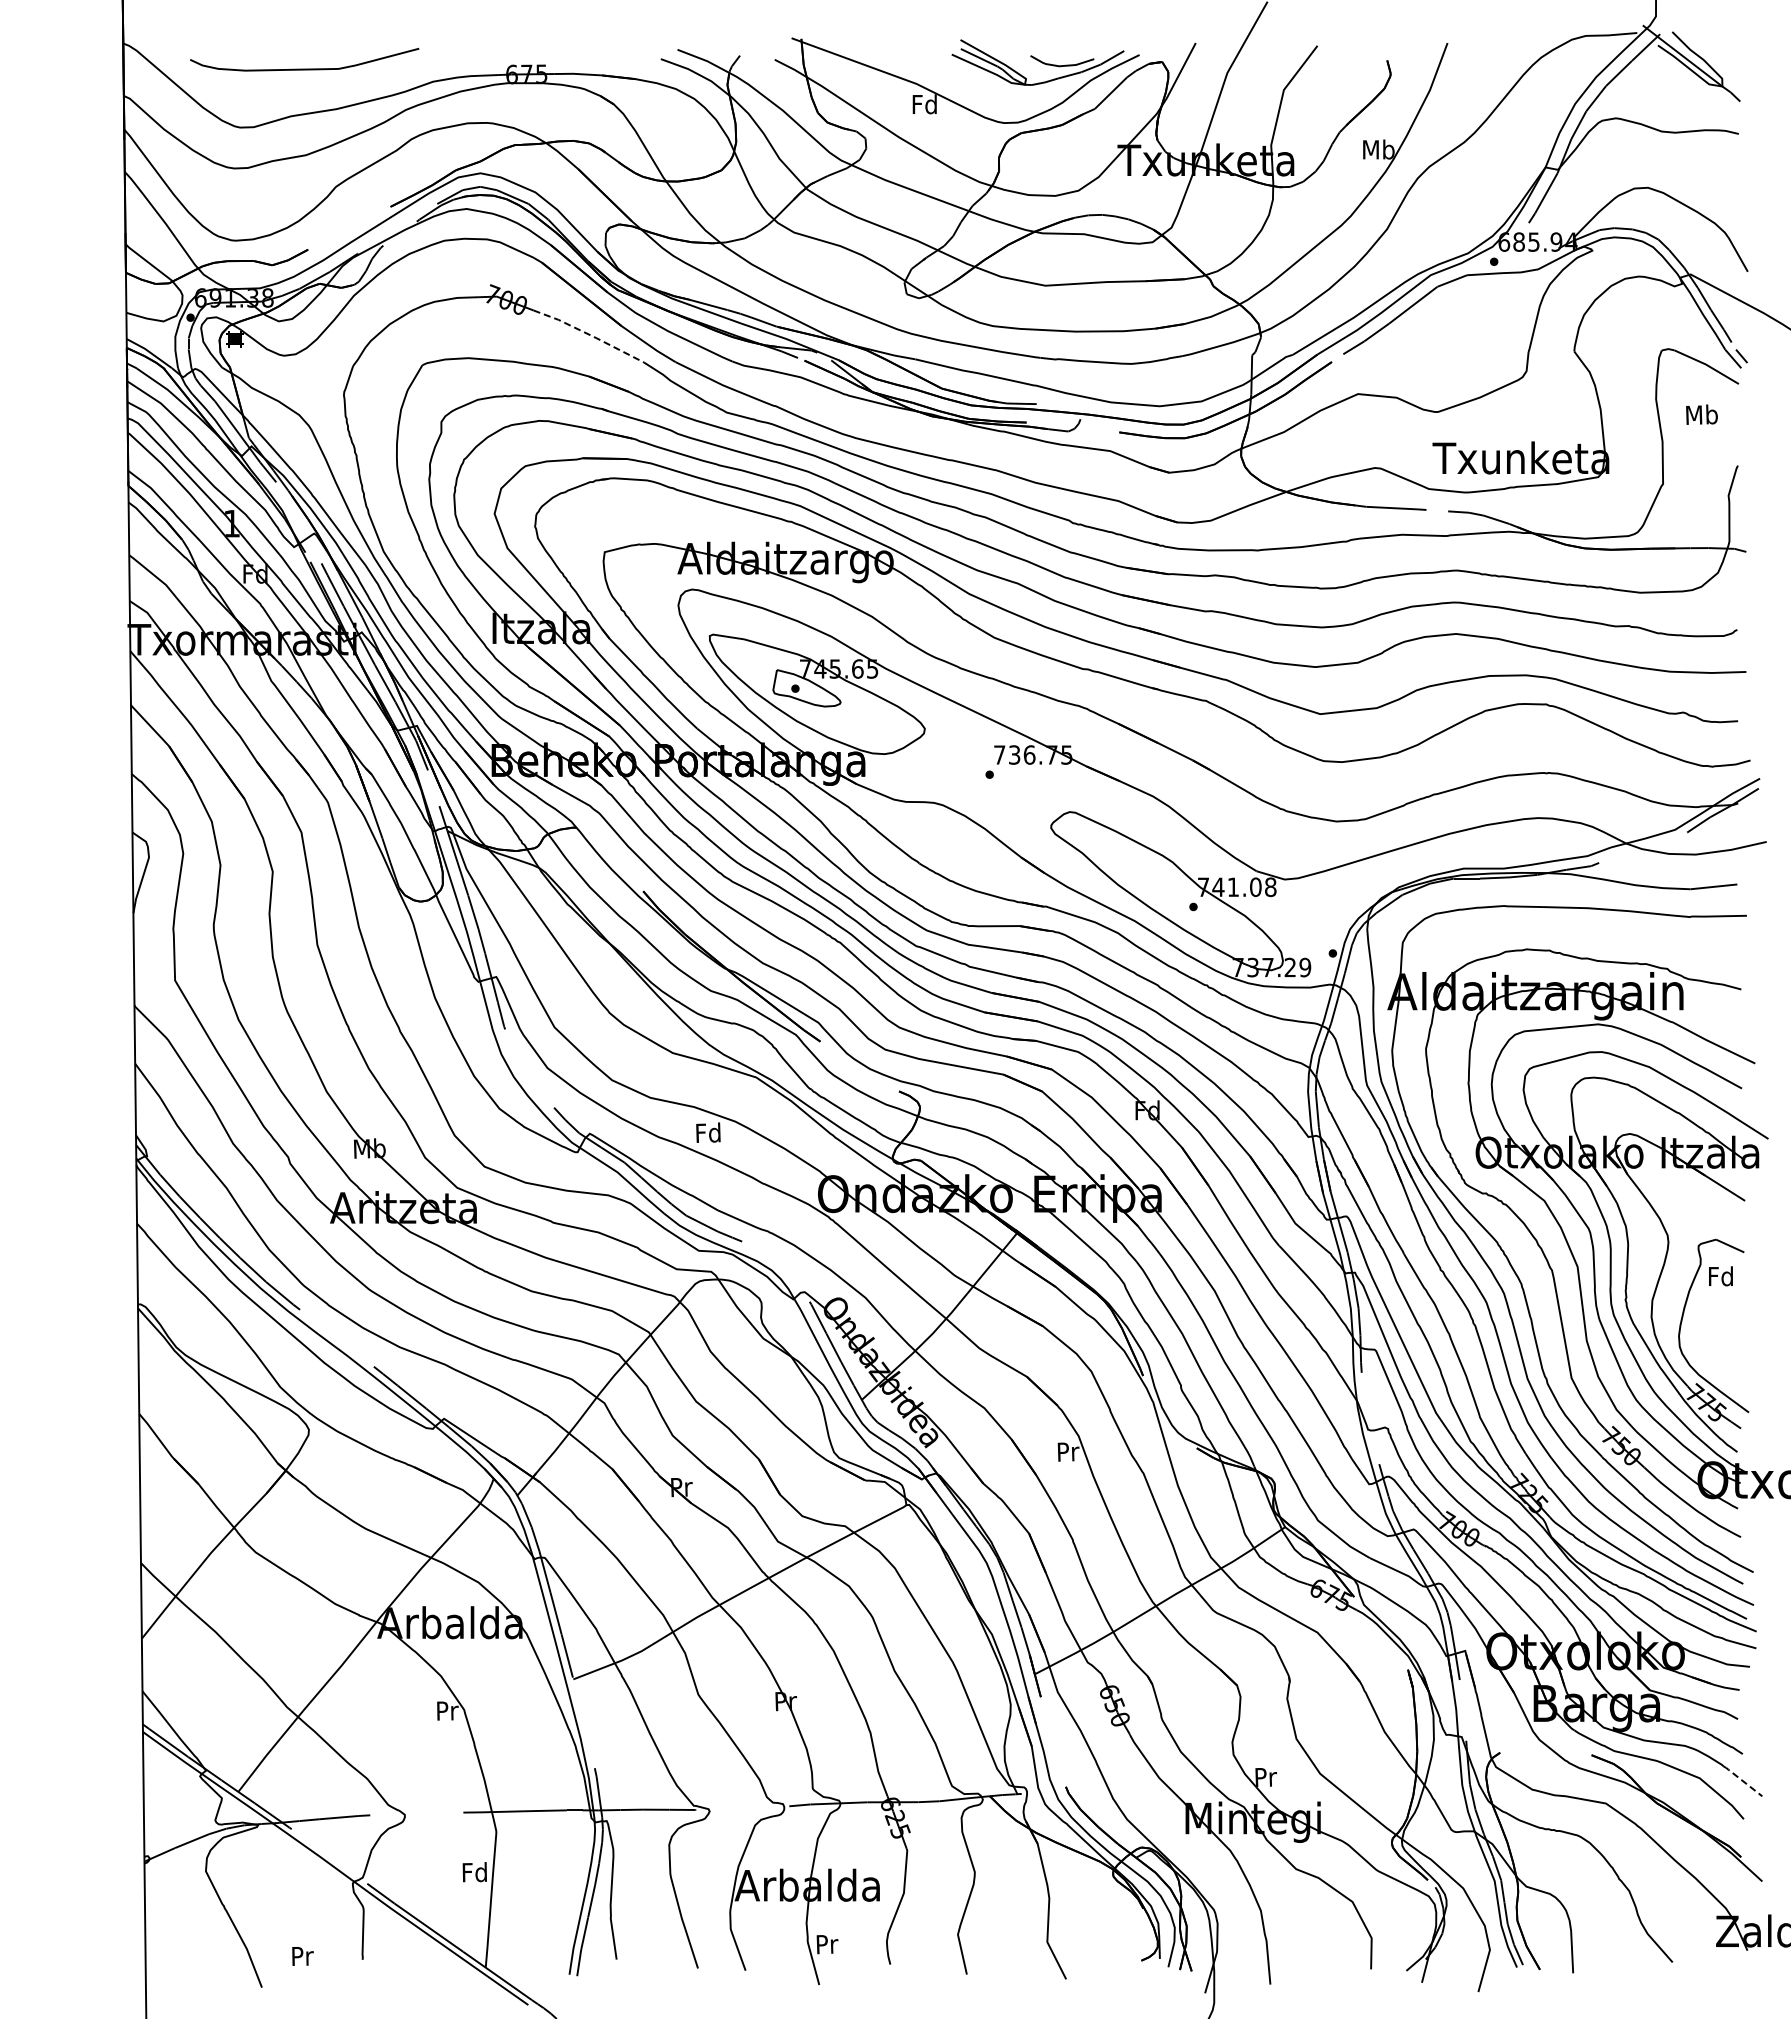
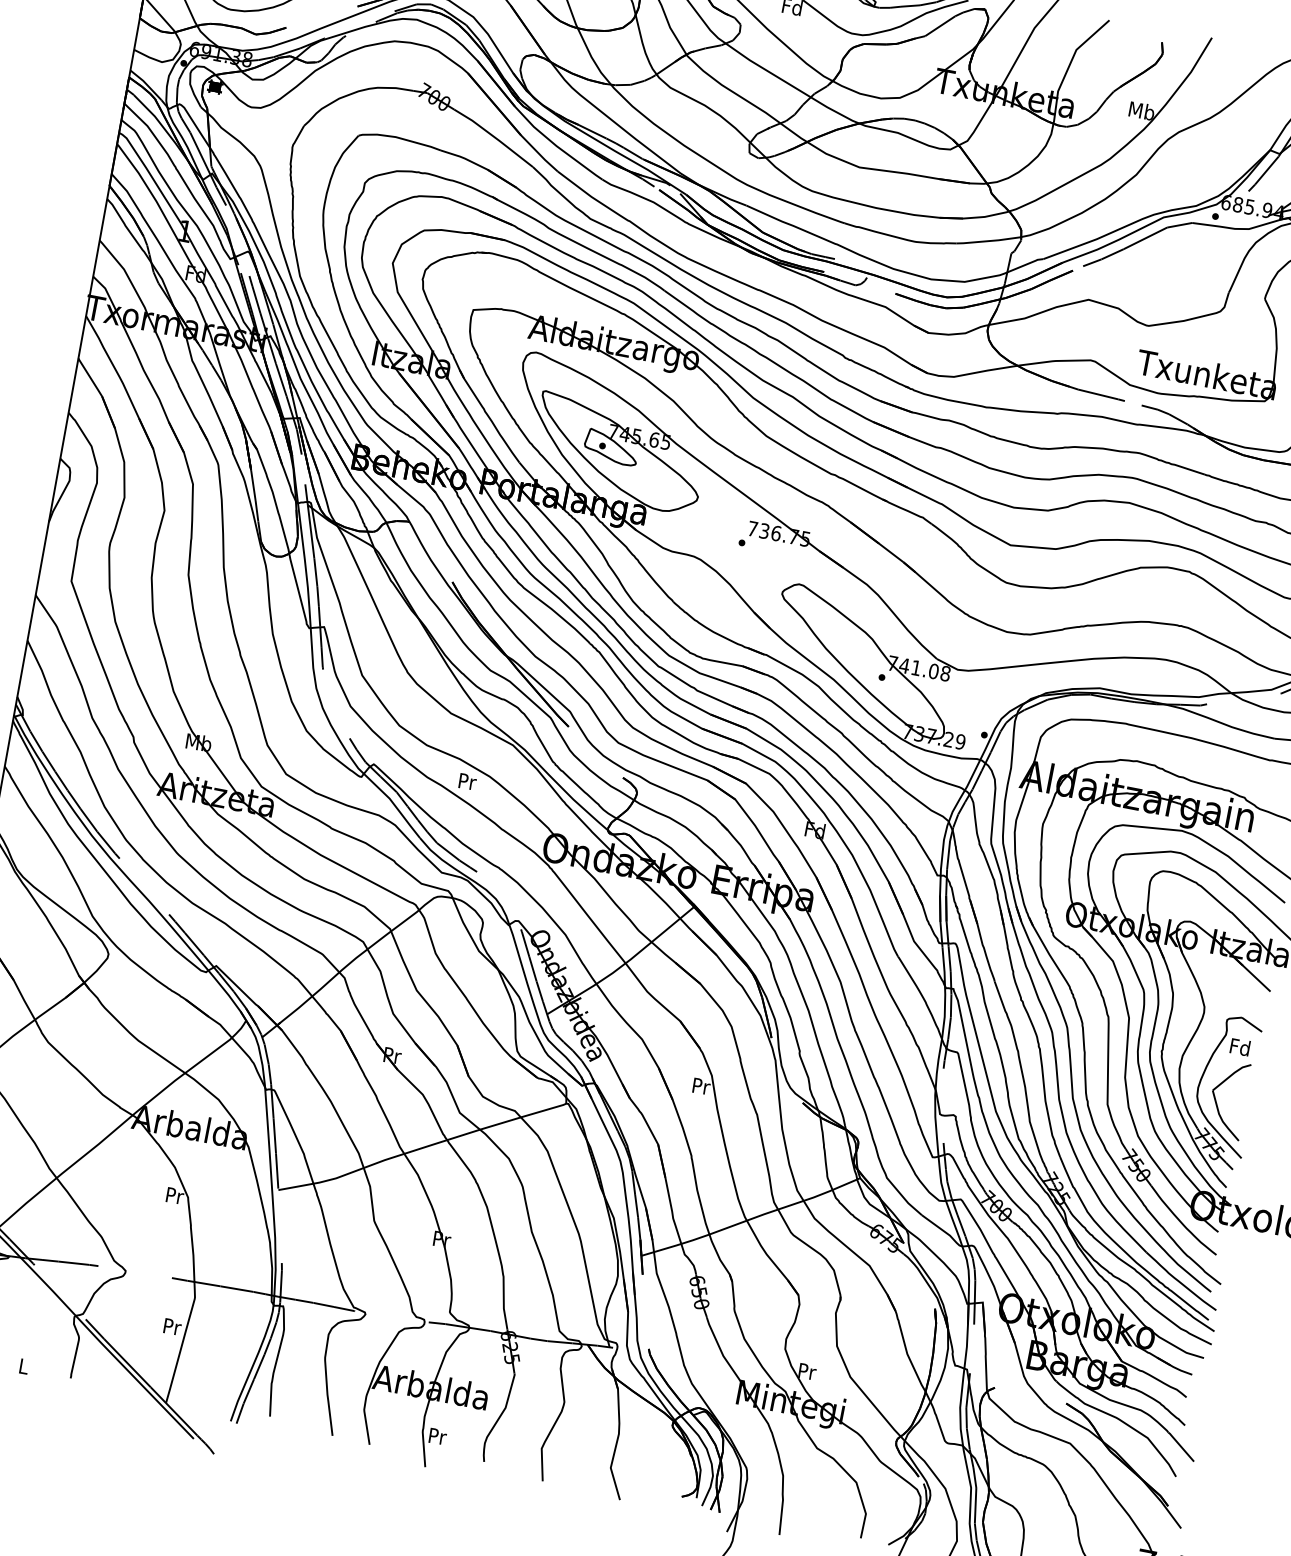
line: (589, 334) -> (494, 136), dashed -> solid
text: (708, 1132) -> (467, 781), Fd -> Pr
part: (1705, 1349) -> (1216, 1102), added
line: (1742, 1780) -> (1180, 1446), dashed -> solid
text: (474, 1872) -> (171, 1326), Fd -> Pr
text: (302, 1955) -> (24, 1365), Pr -> L

